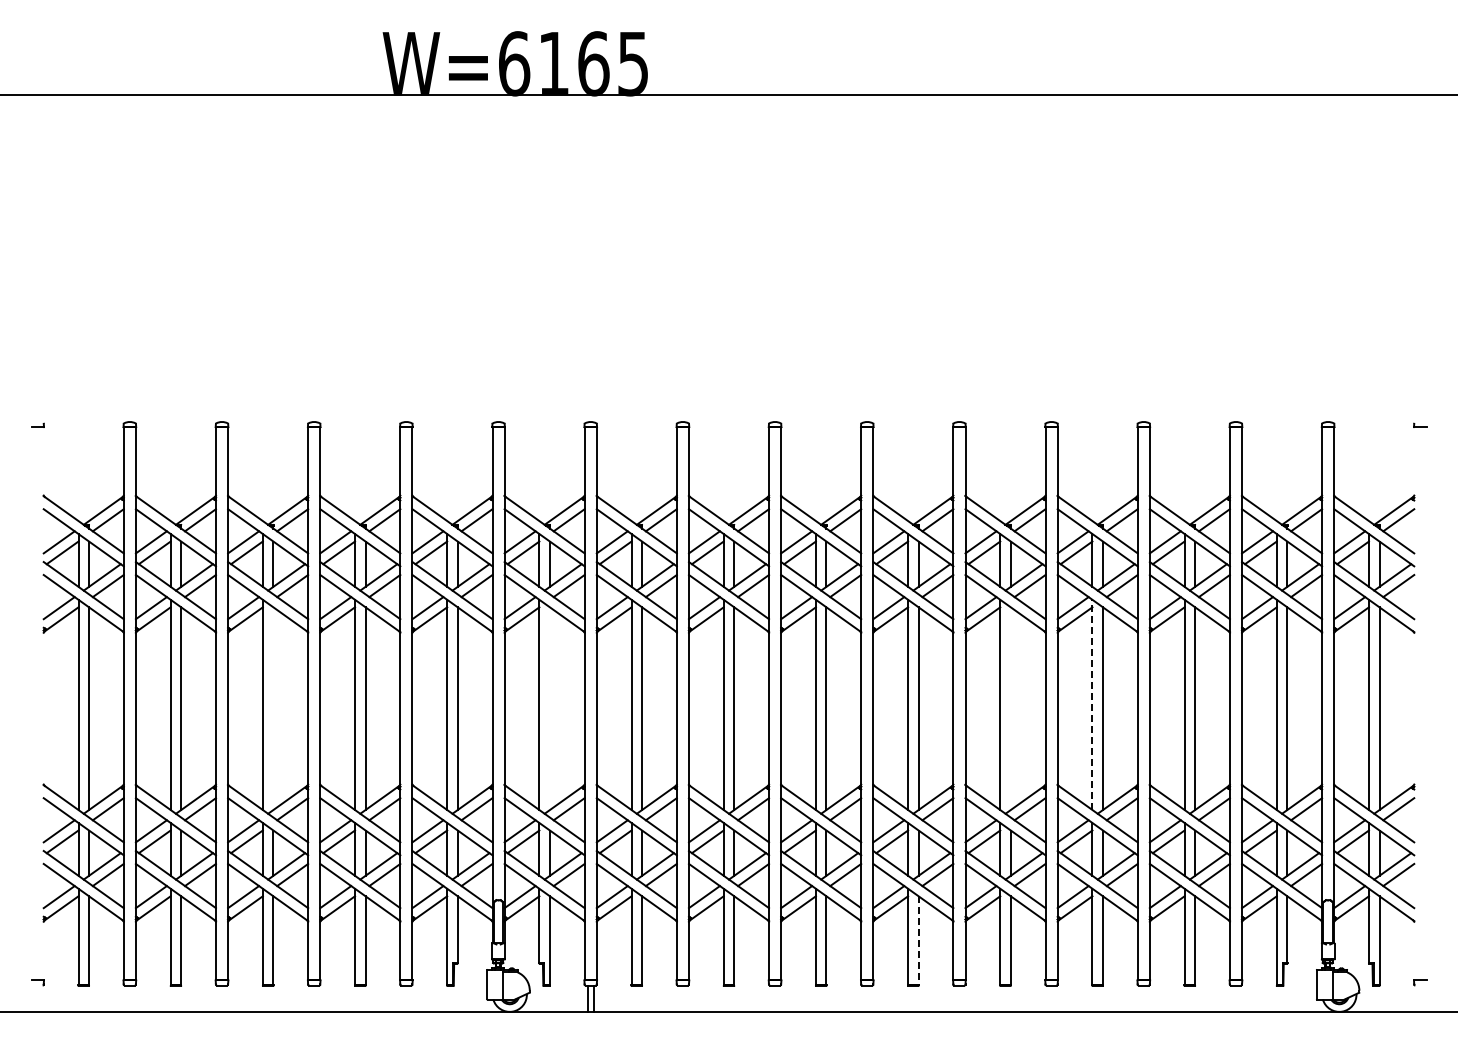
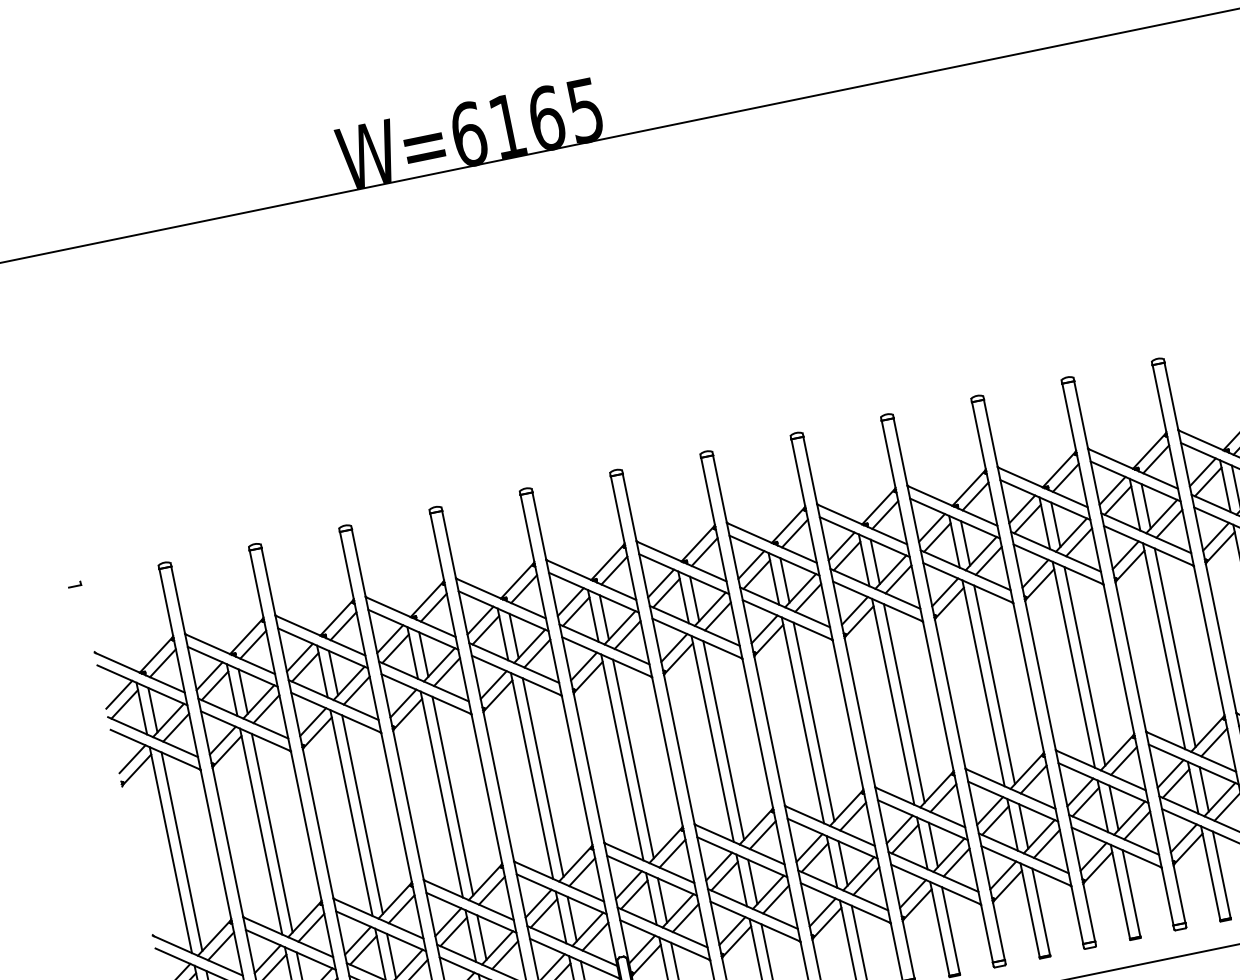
line: (1092, 704) -> (1164, 645), dashed -> solid
line: (273, 708) -> (362, 814), added
line: (549, 708) -> (632, 758), added
line: (1010, 708) -> (1084, 666), added
line: (918, 940) -> (1041, 912), dashed -> solid

